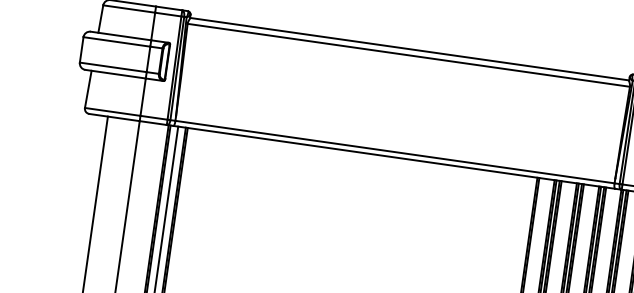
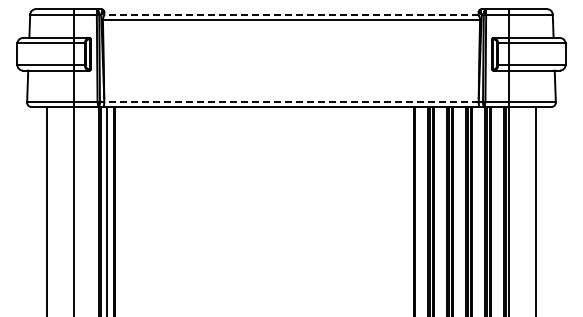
line: (409, 48) -> (291, 14), solid -> dashed
line: (395, 152) -> (291, 102), solid -> dashed

